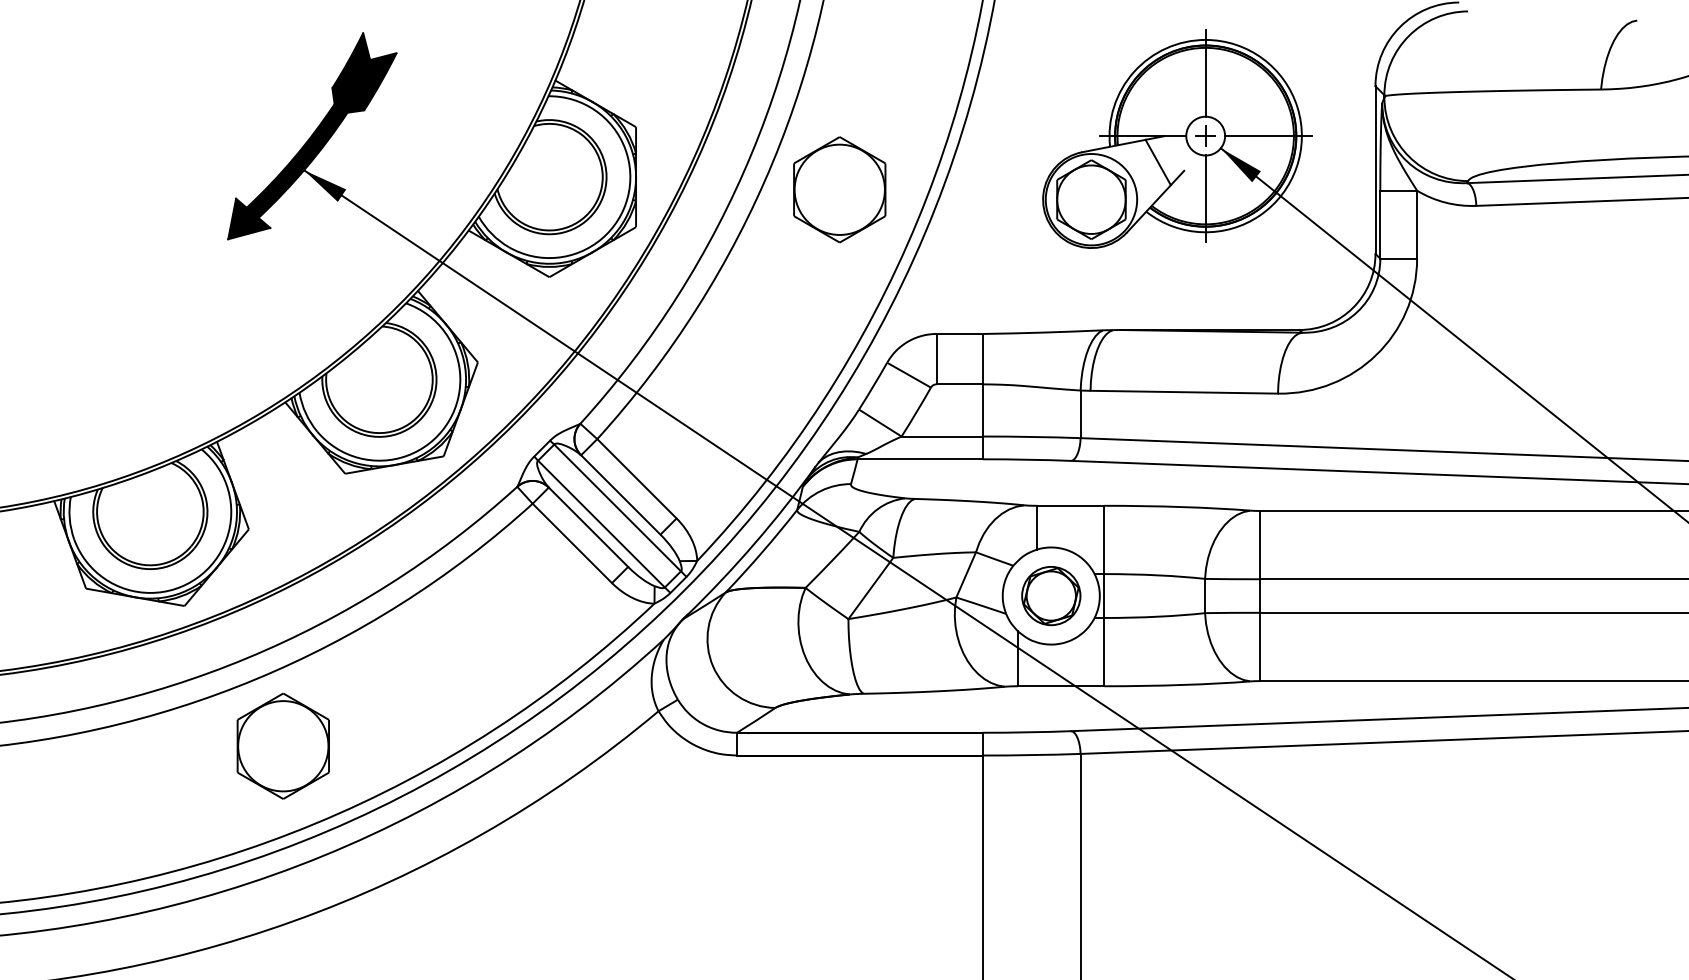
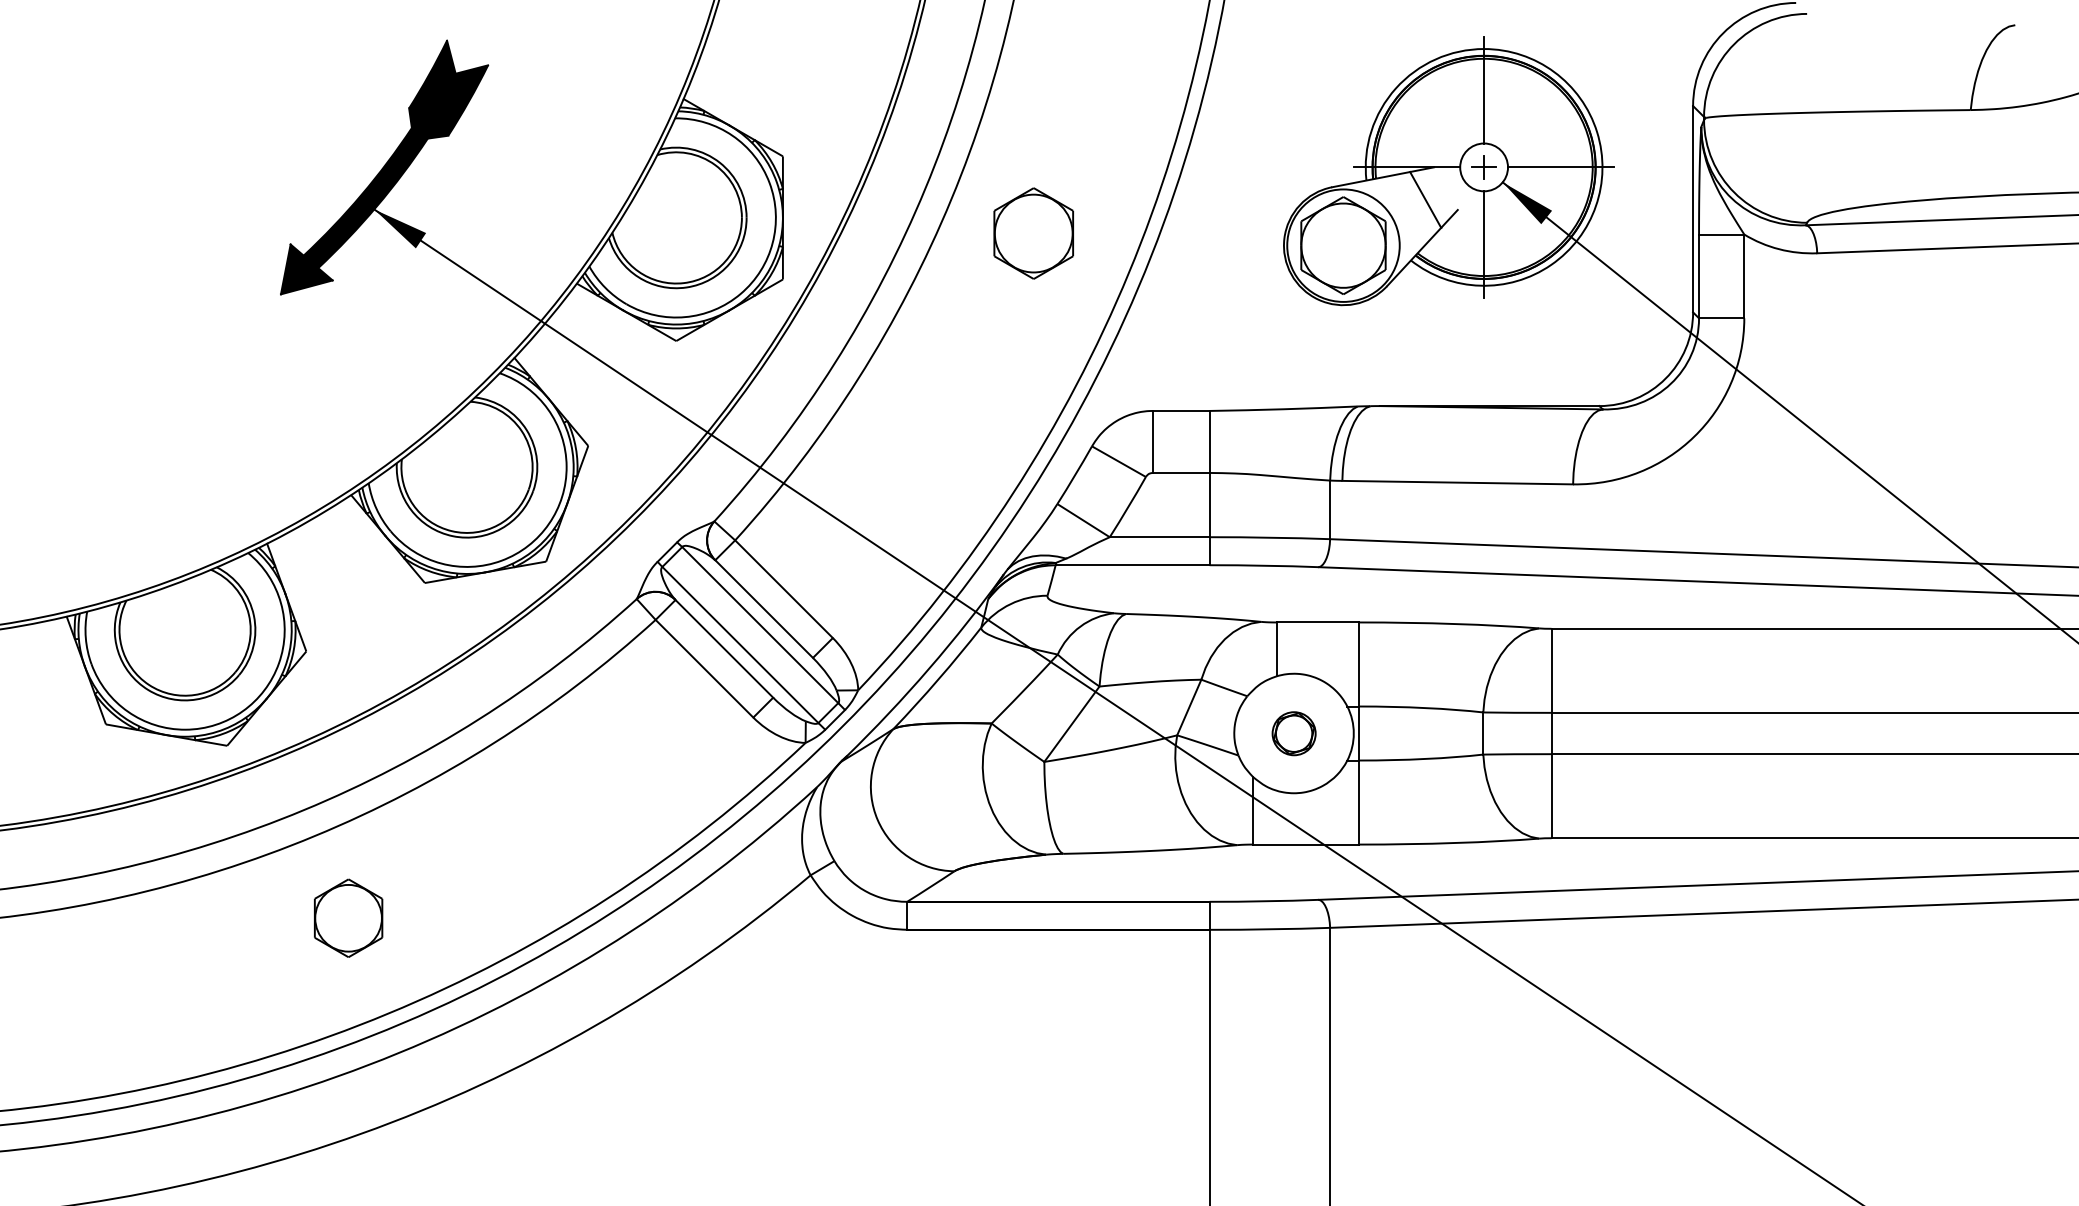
part: (839, 189) -> (1033, 233), size x0.7
part: (1051, 596) -> (1294, 734), size x0.6
part: (282, 745) -> (347, 917), size x0.6

